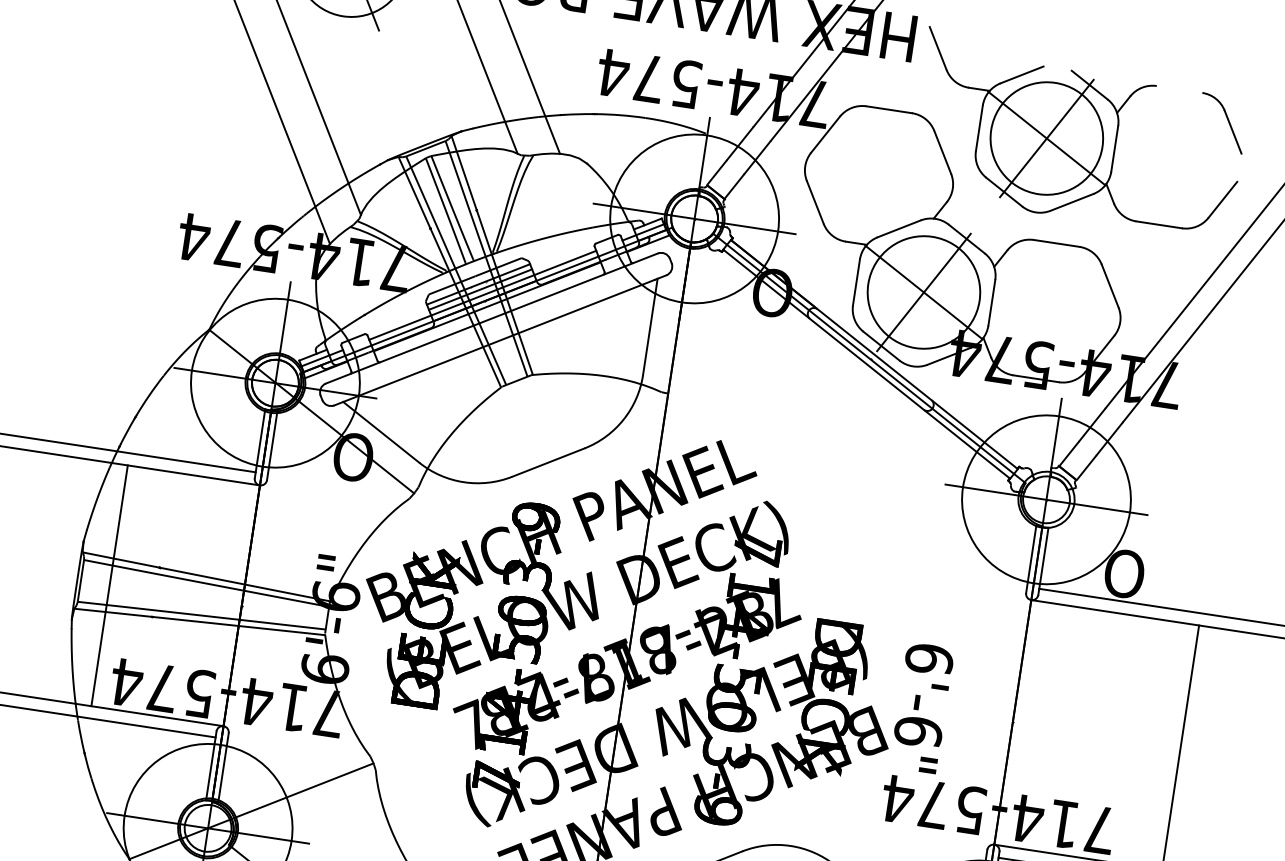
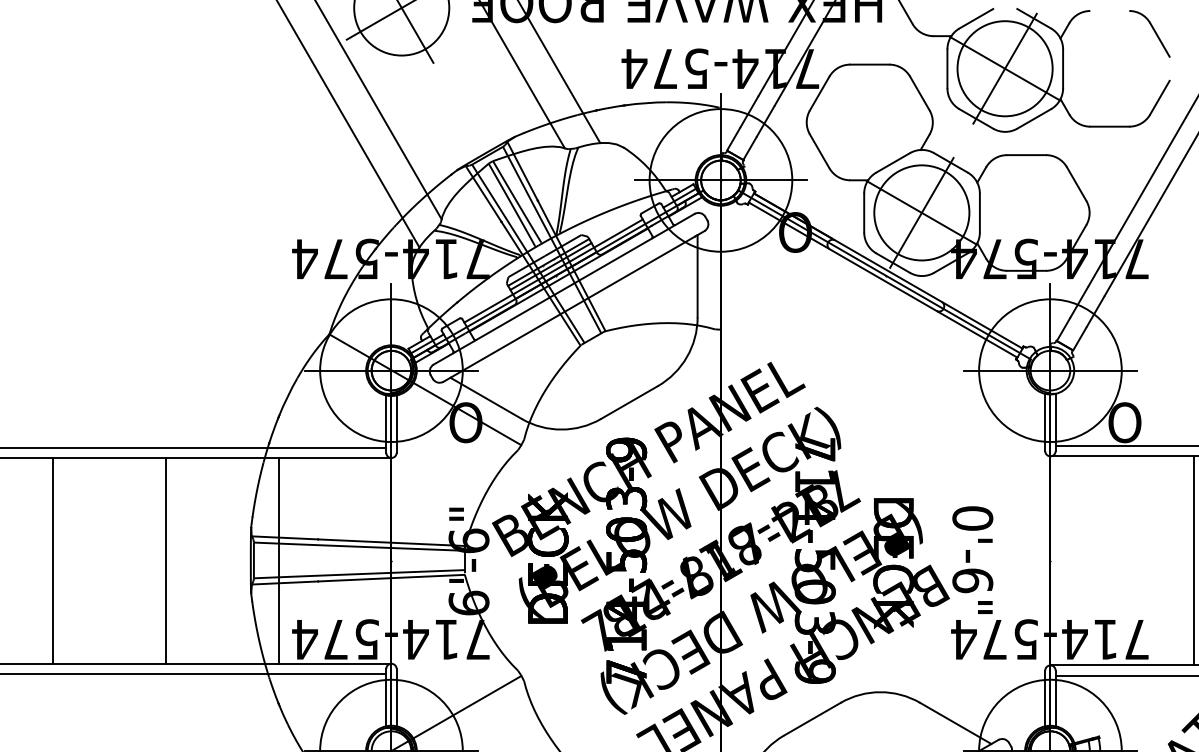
text: (929, 659) -> (972, 518), 6'-6" -> 0'-6"

